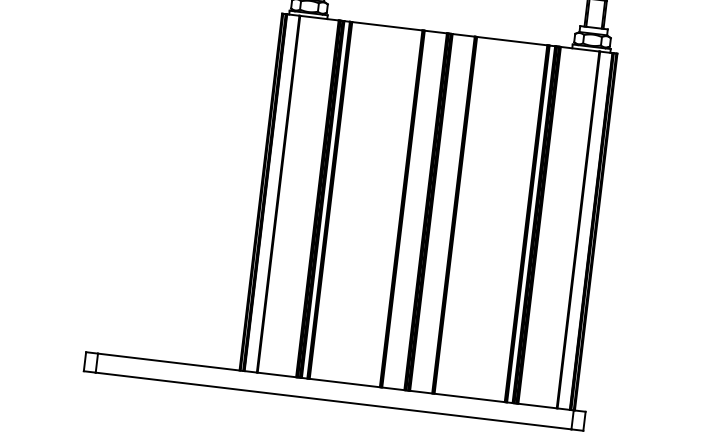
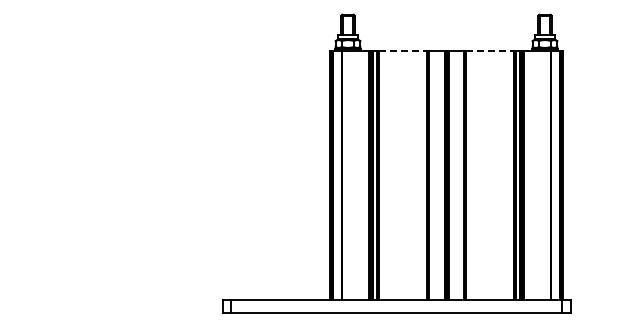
line: (387, 26) -> (403, 51), solid -> dashed
line: (512, 41) -> (490, 51), solid -> dashed

